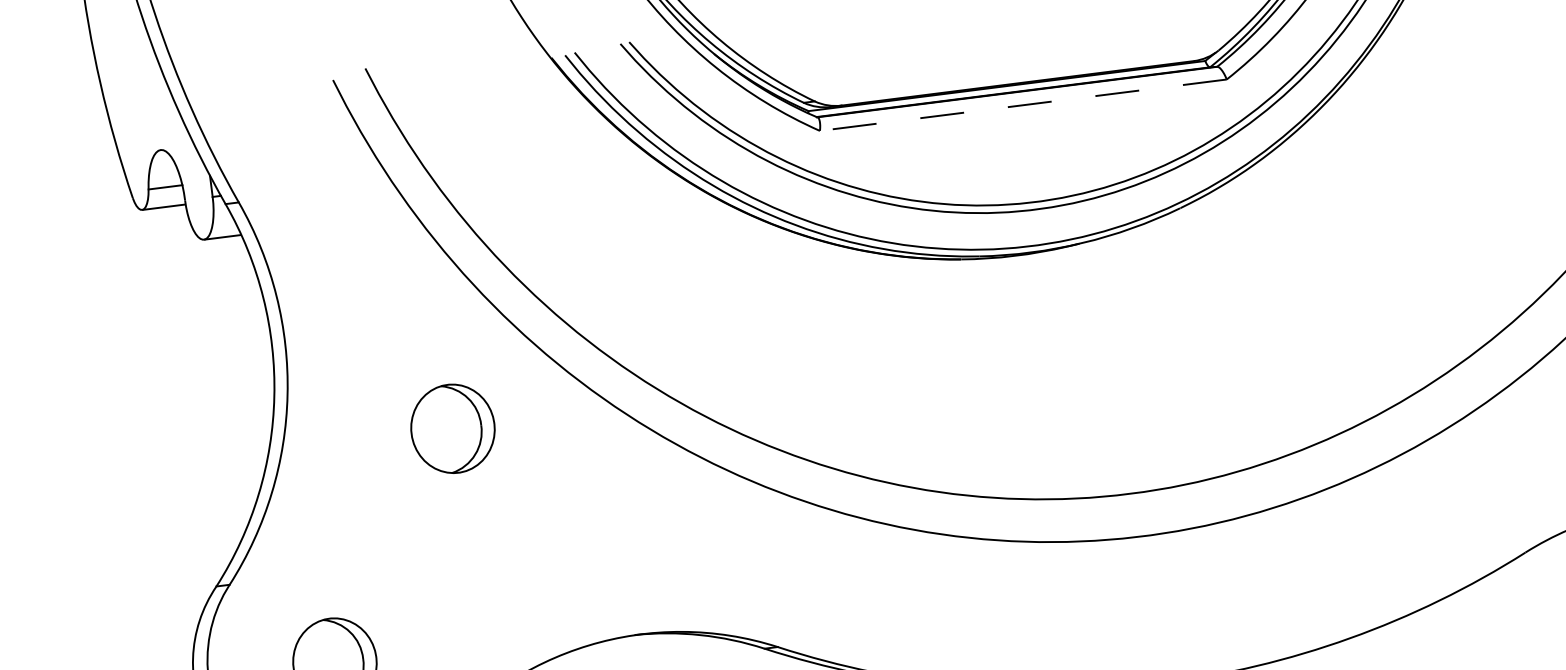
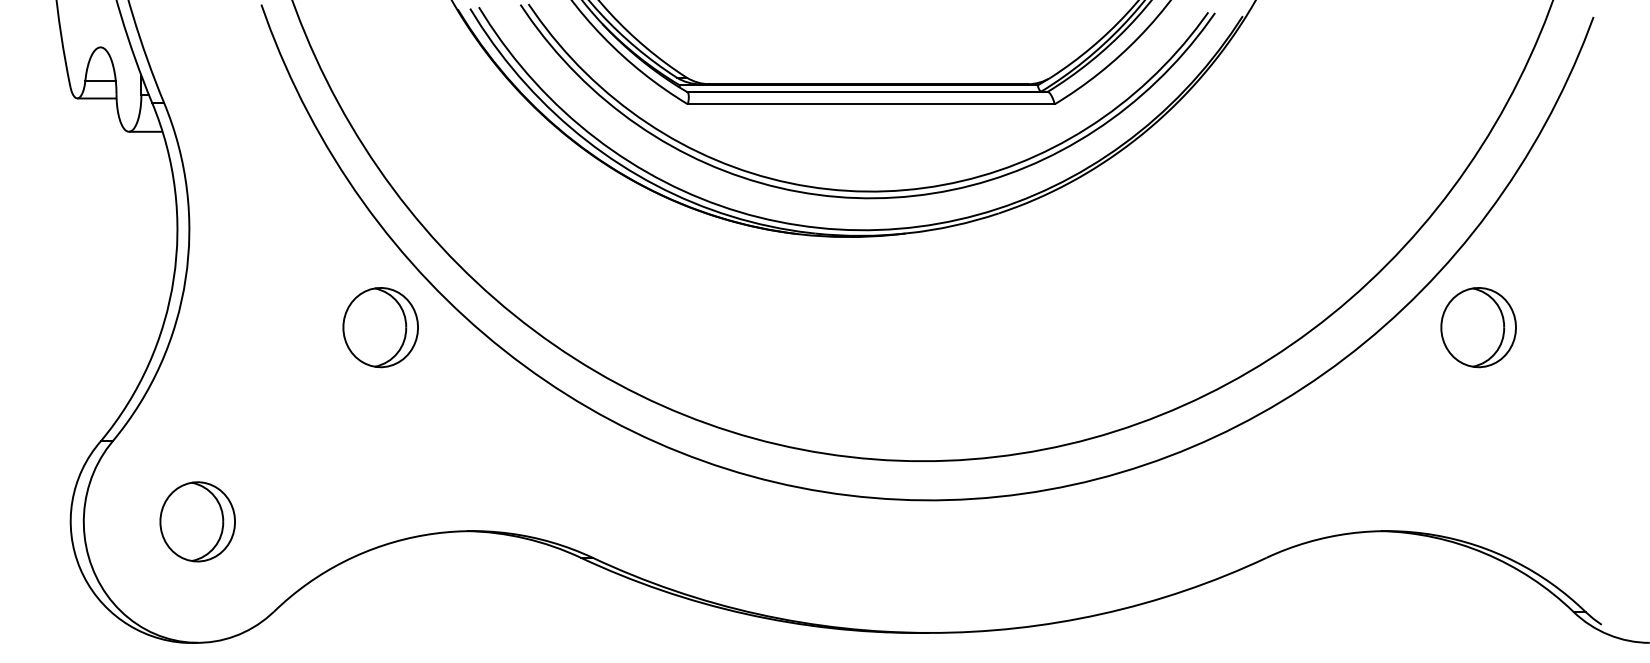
line: (1022, 105) -> (870, 104), dashed -> solid
part: (452, 428) -> (380, 327), moved

